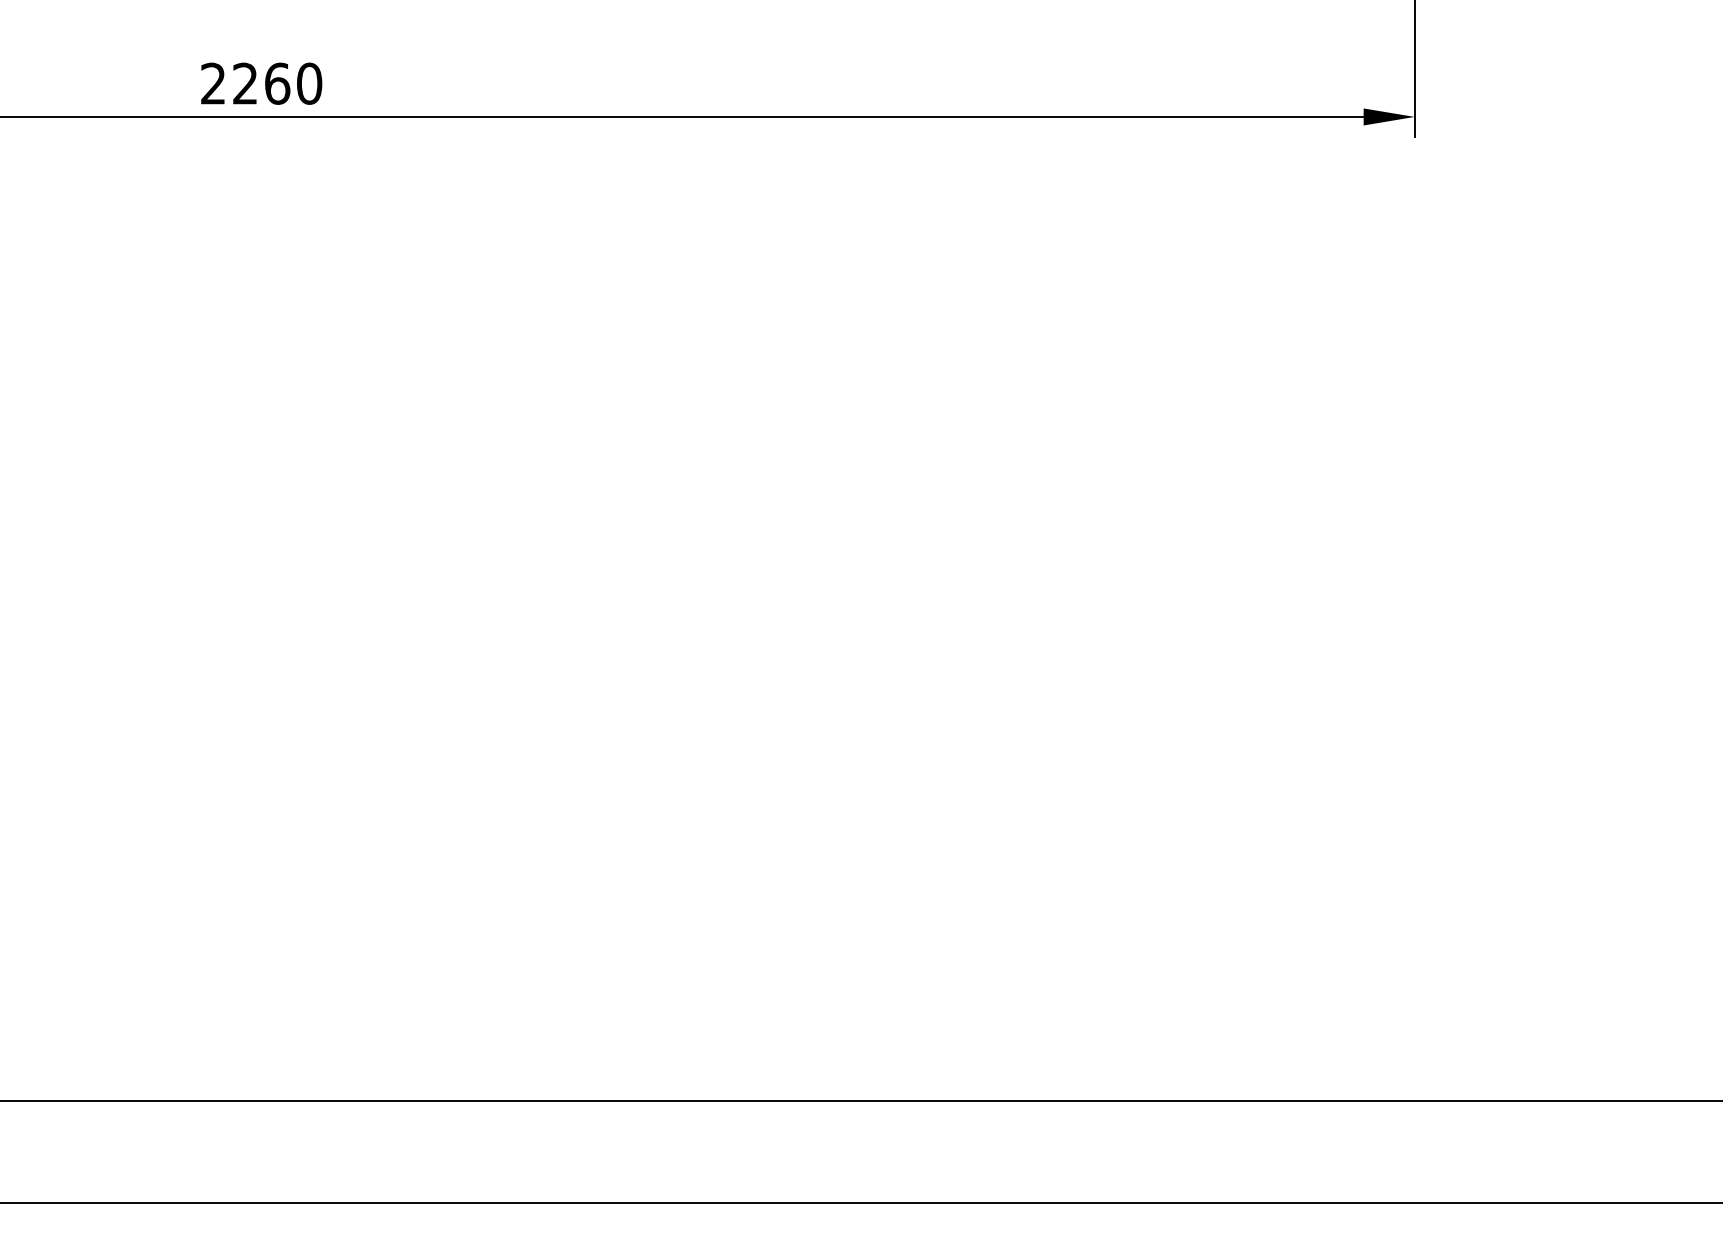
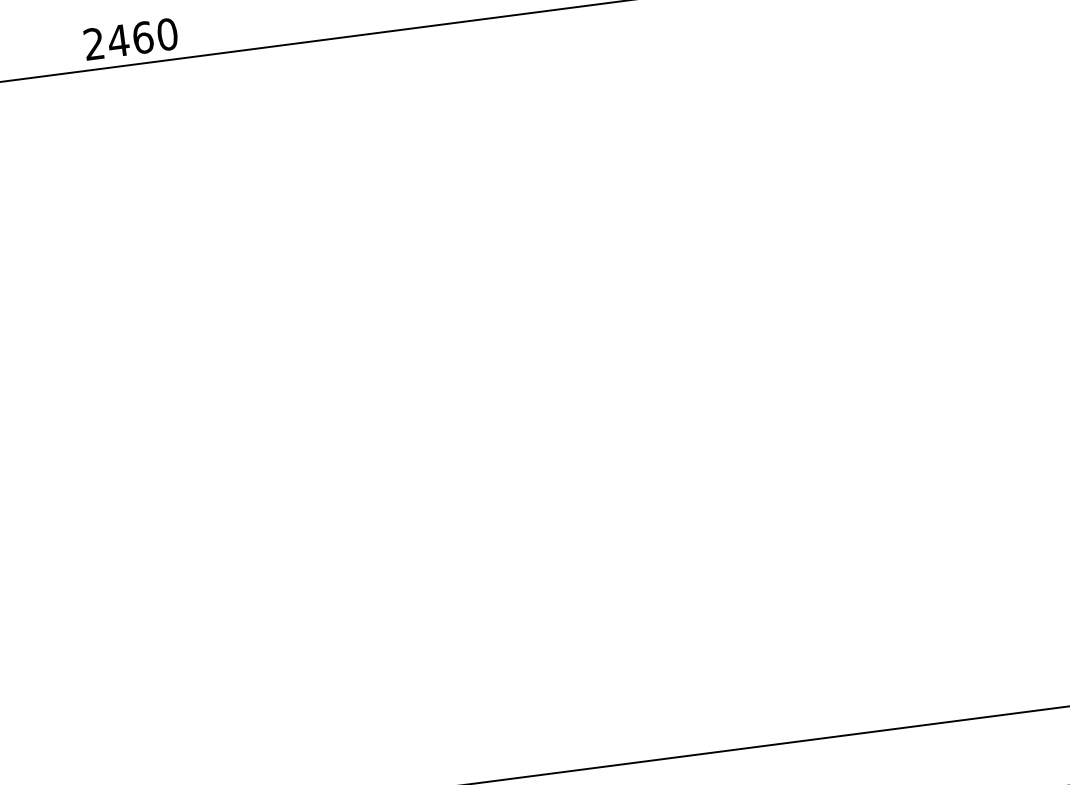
text: (245, 83) -> (118, 40), 2260 -> 2460

